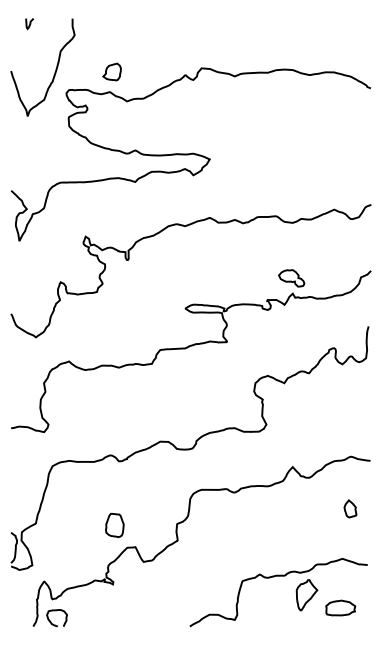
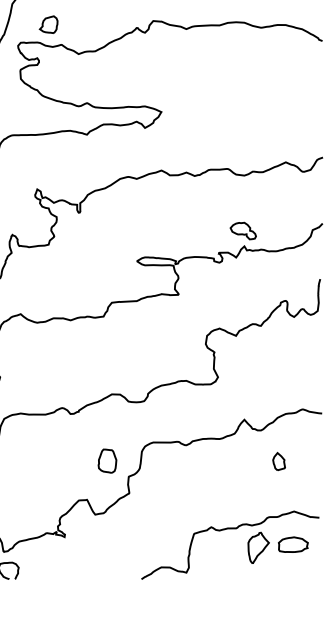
part: (111, 71) -> (48, 24), moved
part: (350, 508) -> (279, 461), moved
part: (114, 525) -> (107, 461), moved
part: (340, 607) -> (293, 544), moved

